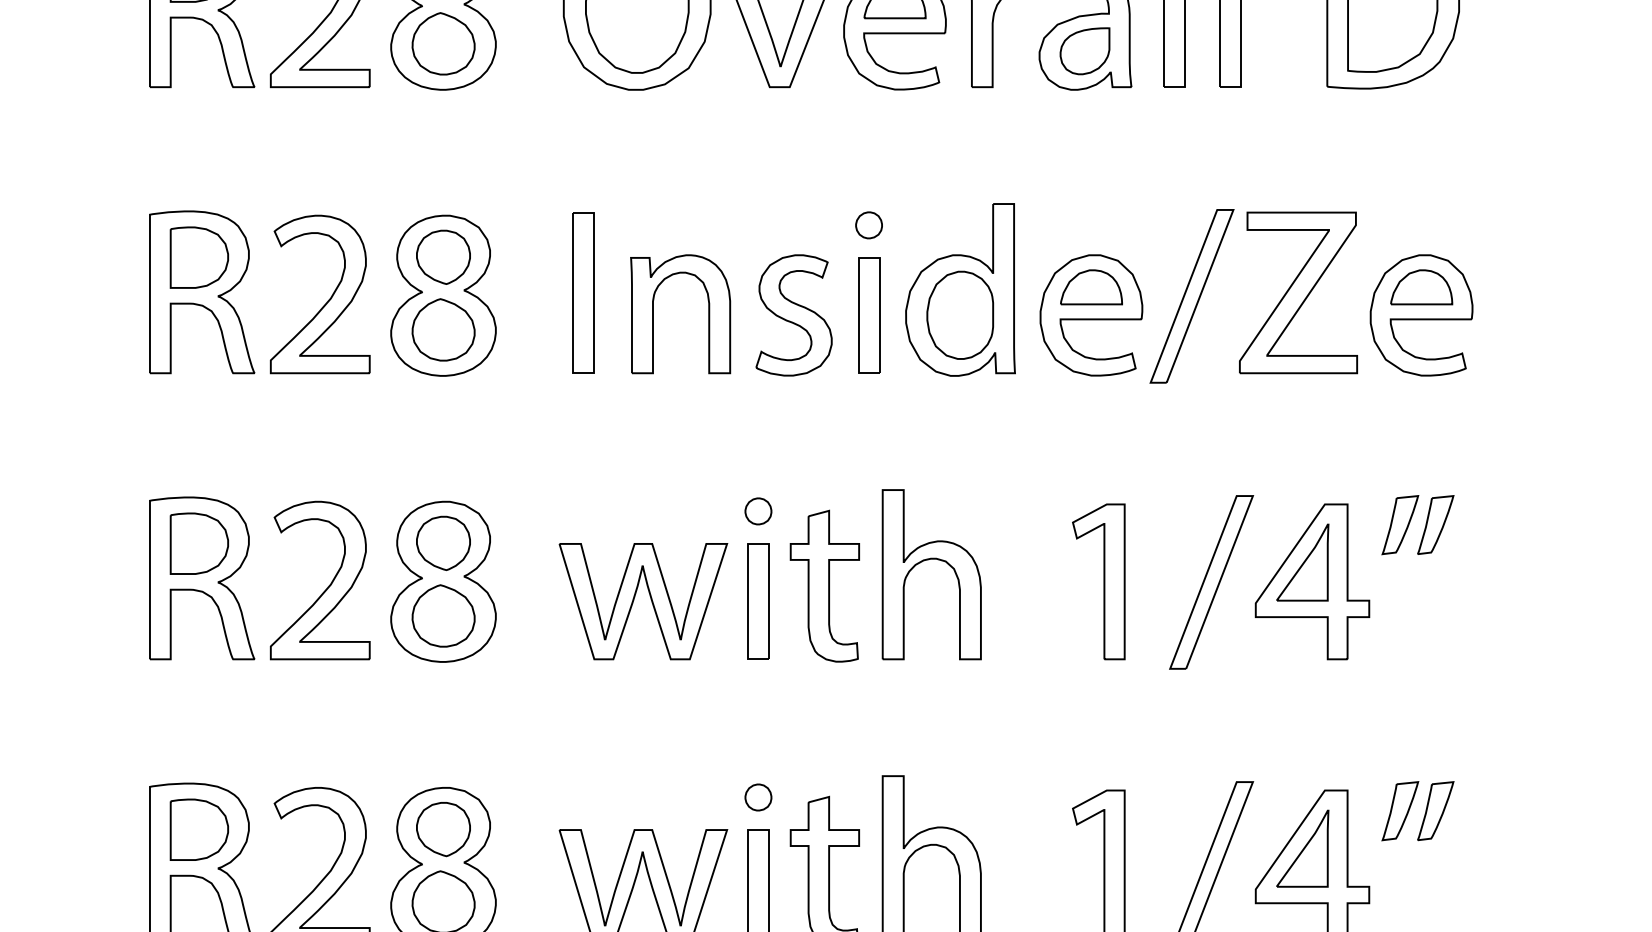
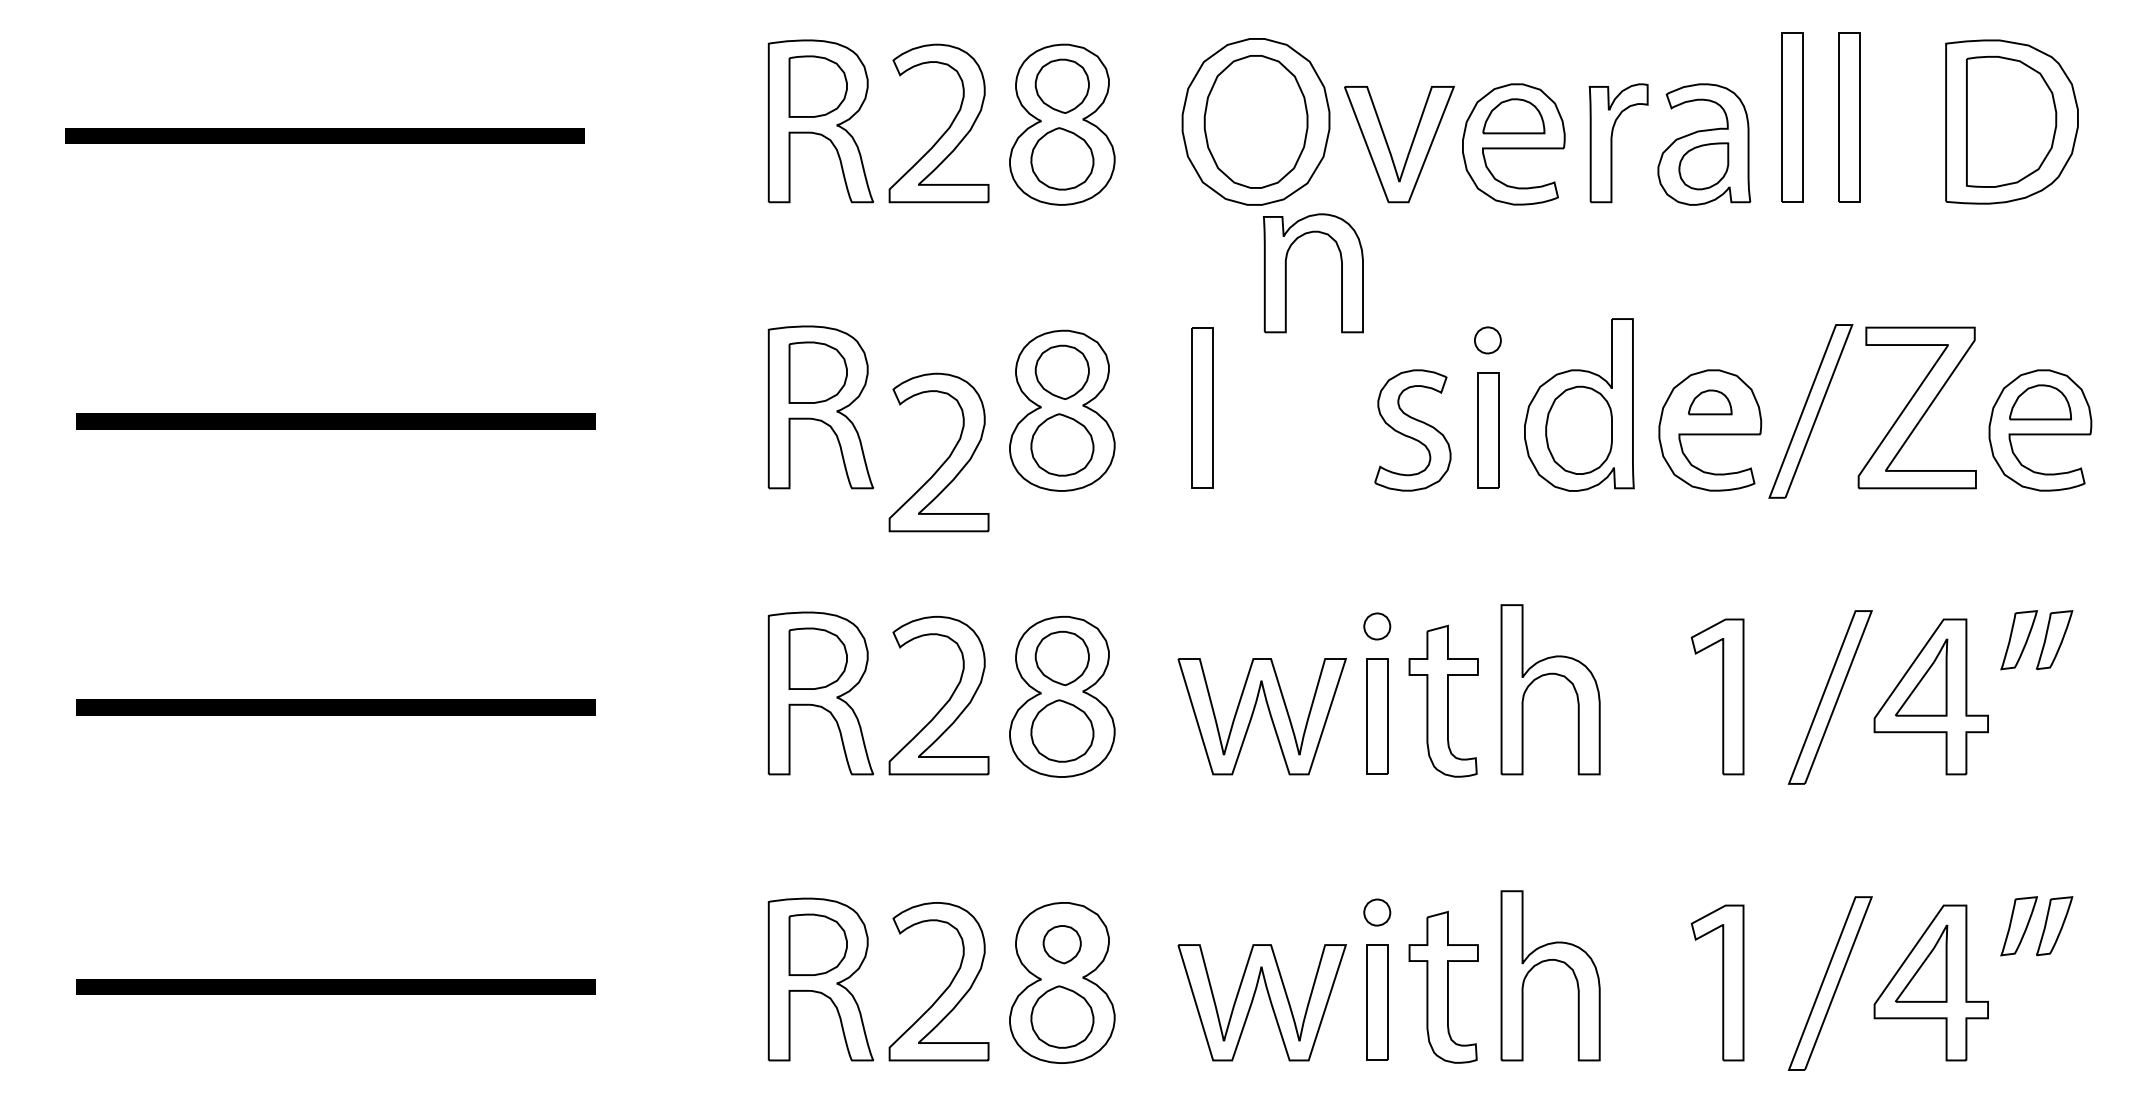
part: (1090, 287) -> (1709, 402), size x0.7
part: (326, 301) -> (945, 459), moved
part: (653, 314) -> (1286, 273), moved
part: (442, 829) -> (1061, 944), size x0.7

